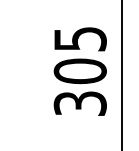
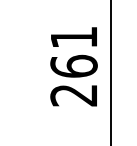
text: (79, 71) -> (73, 66), 305 -> 261

